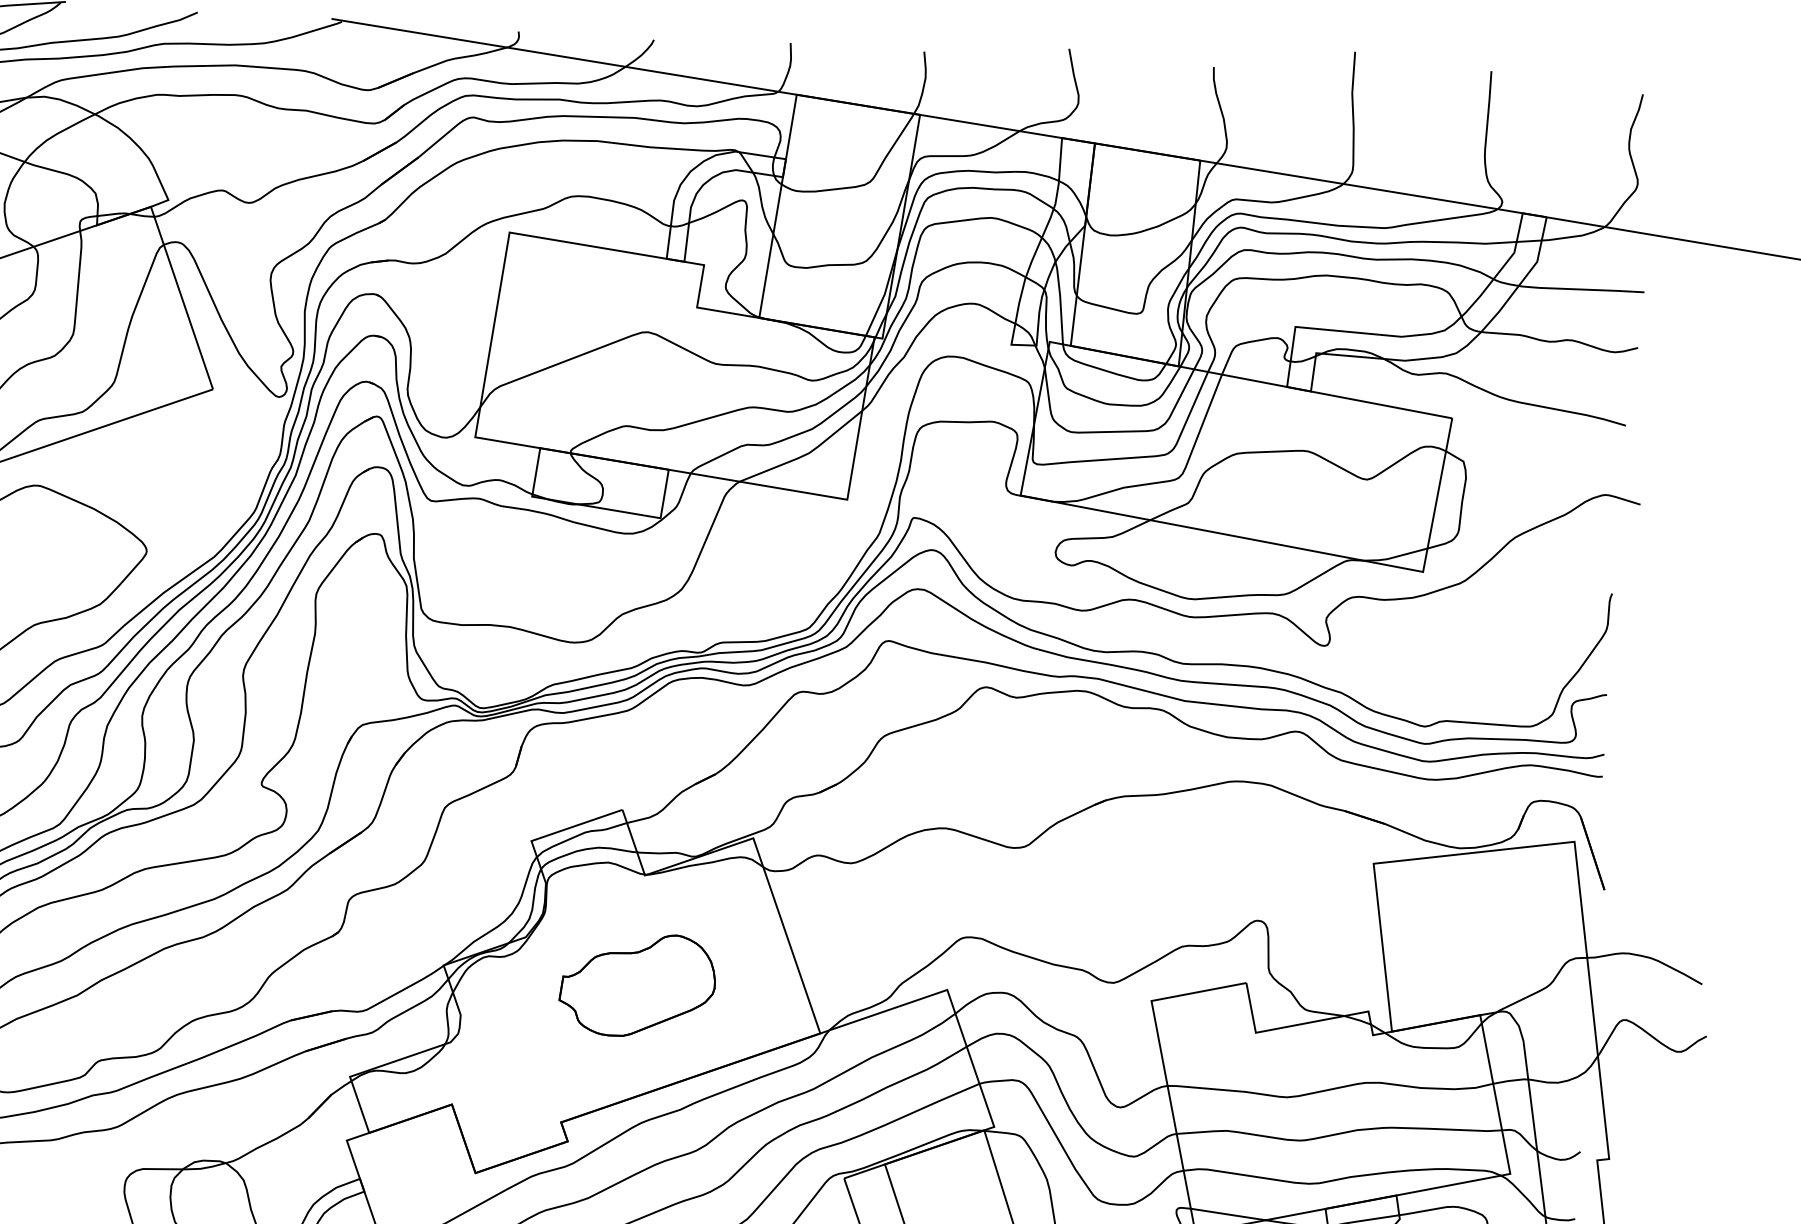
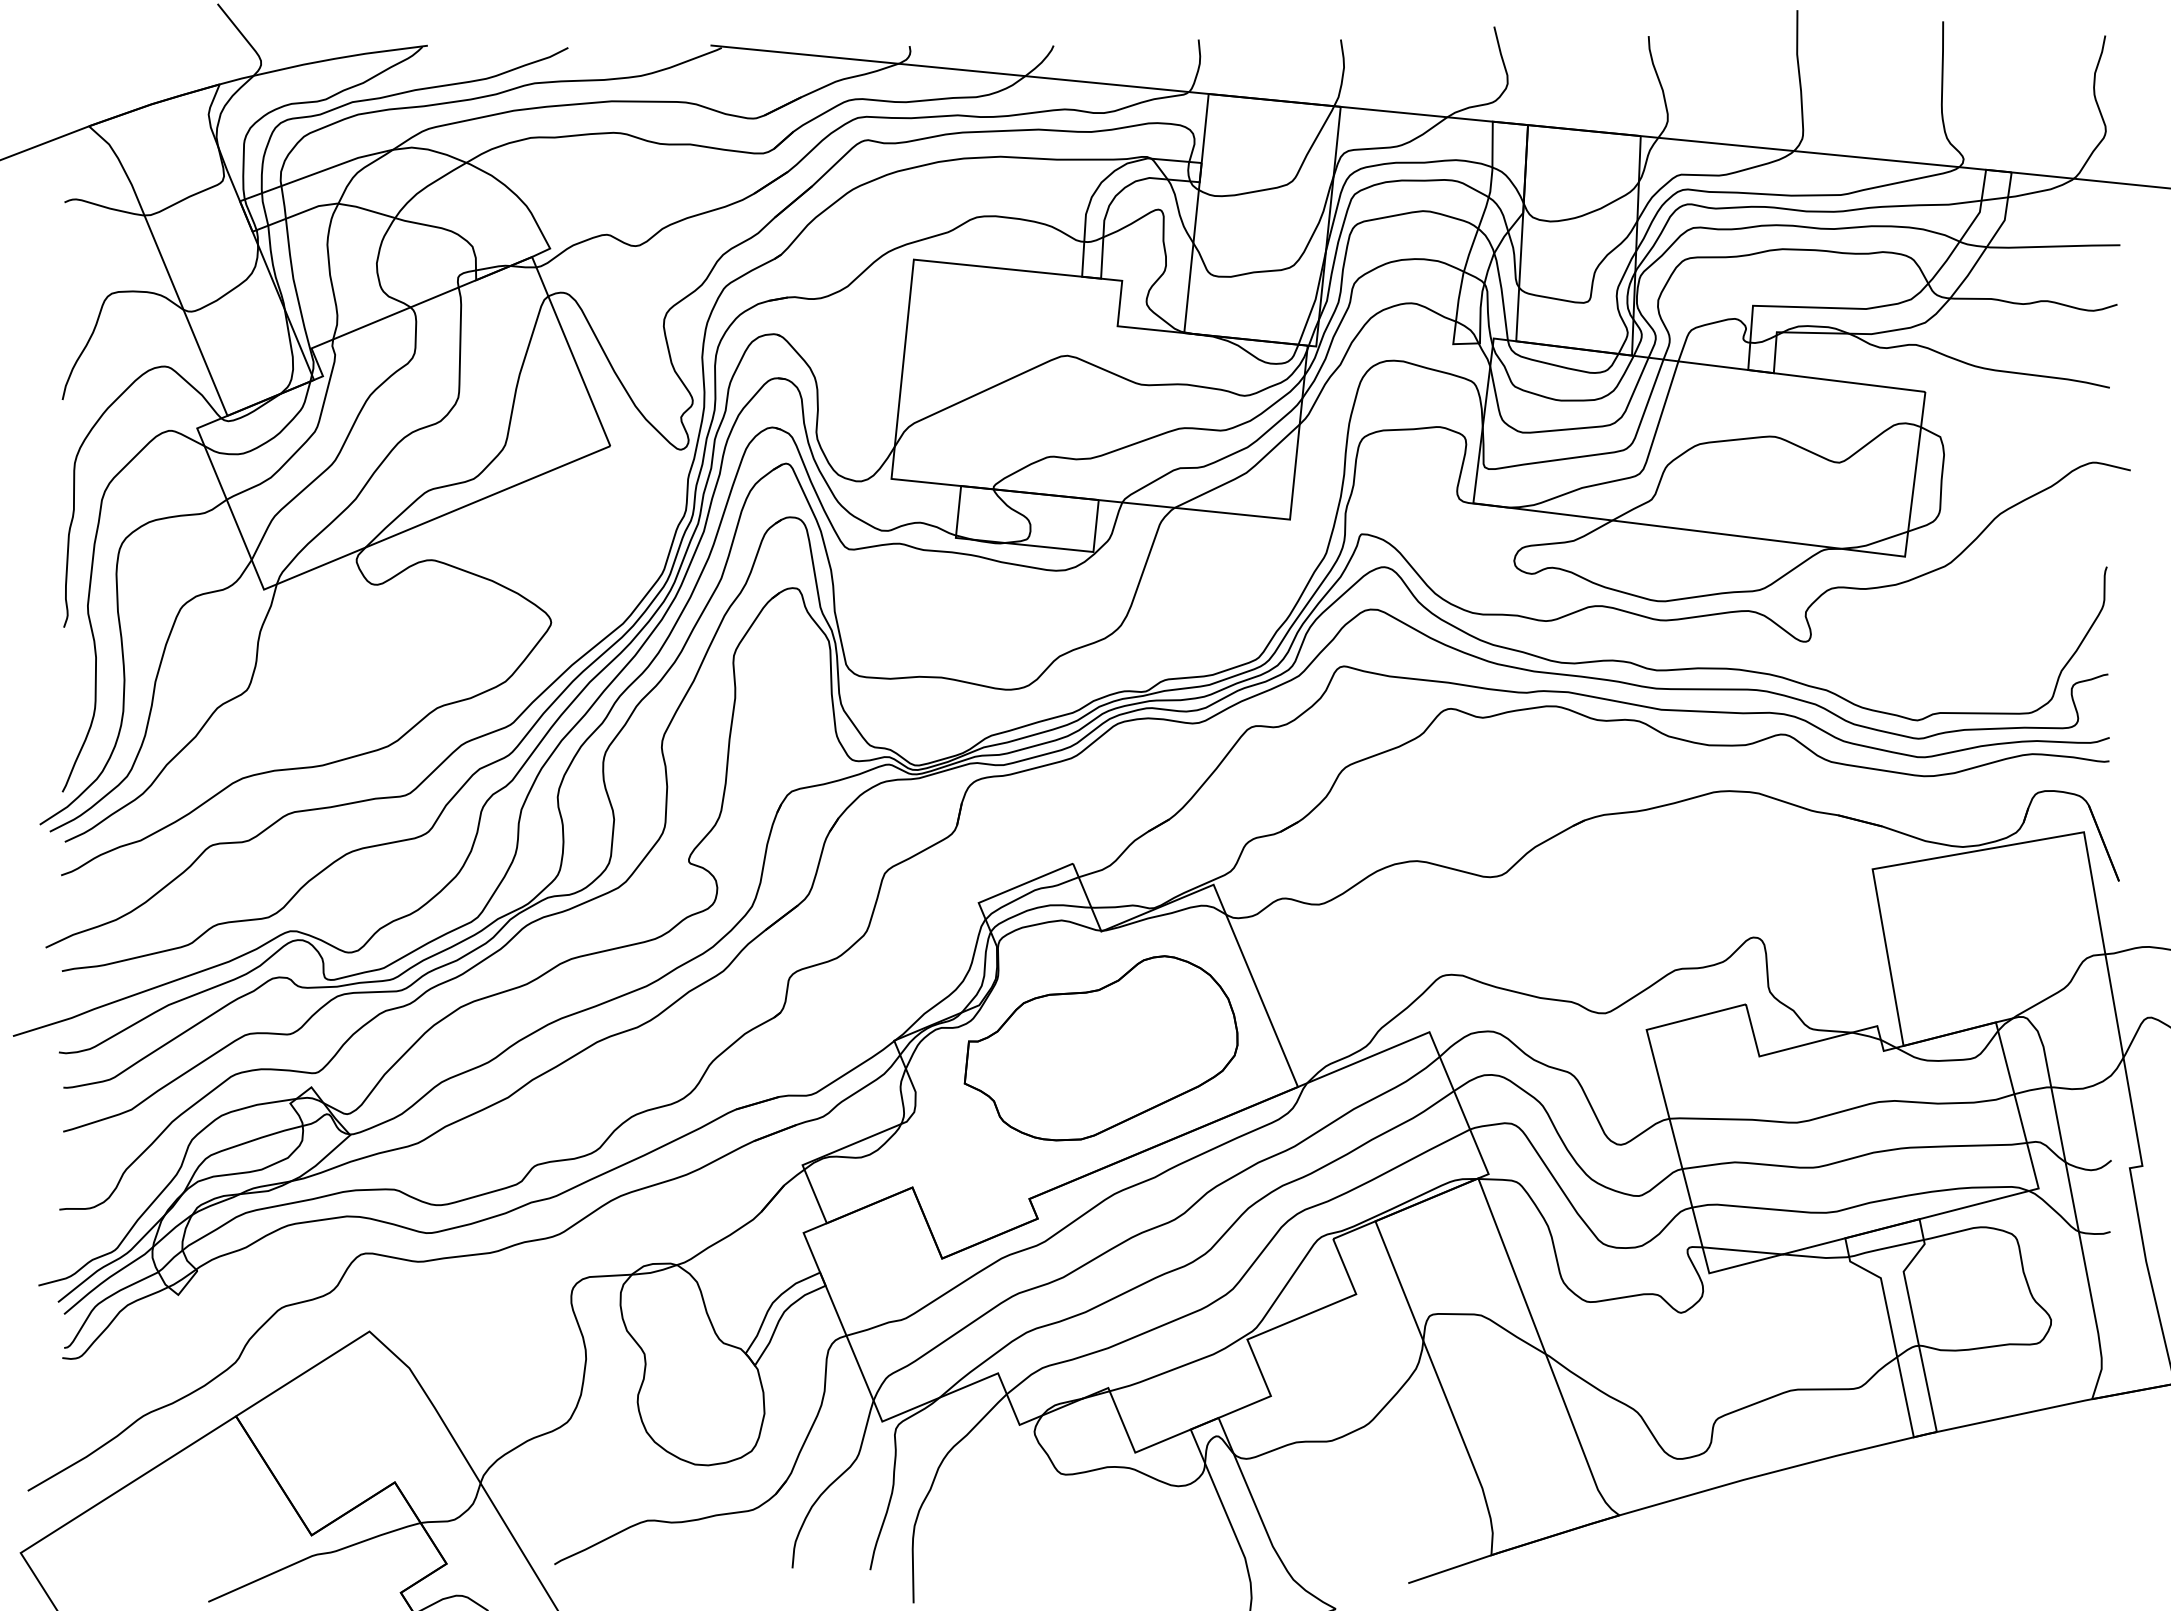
part: (637, 985) -> (1100, 1048), size x1.67

